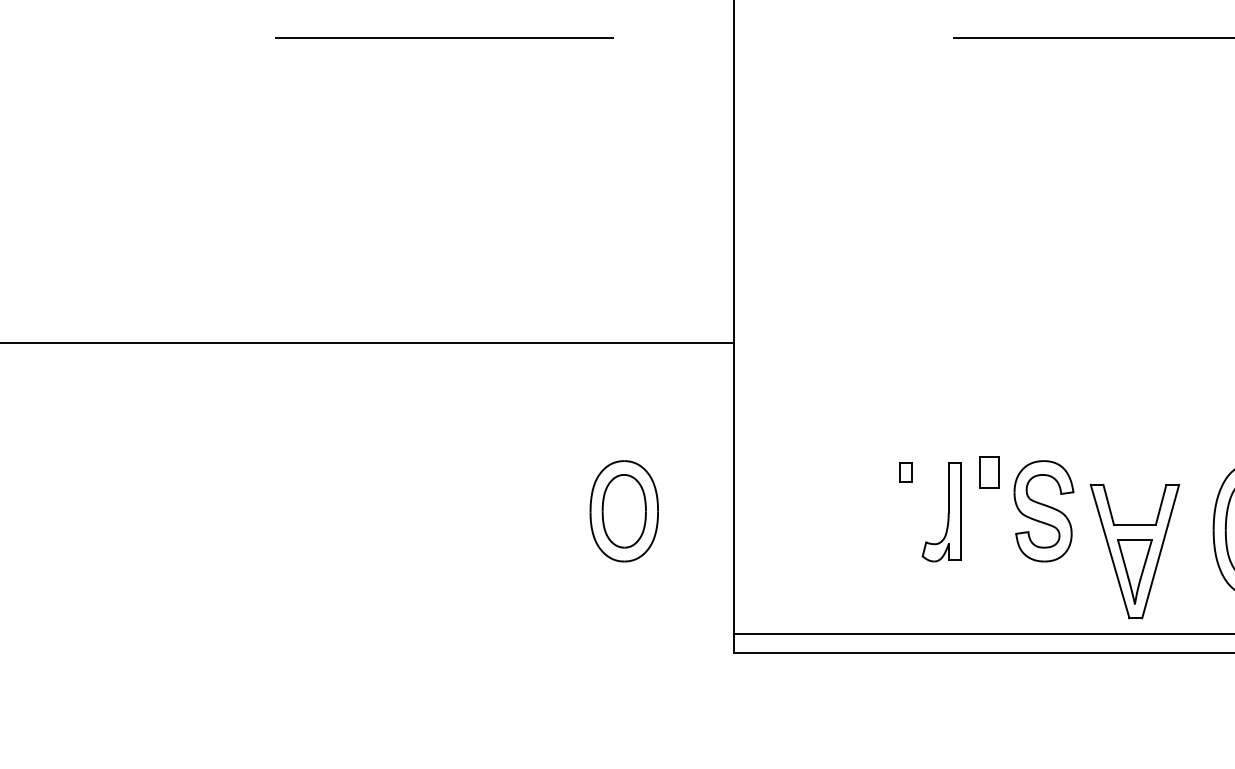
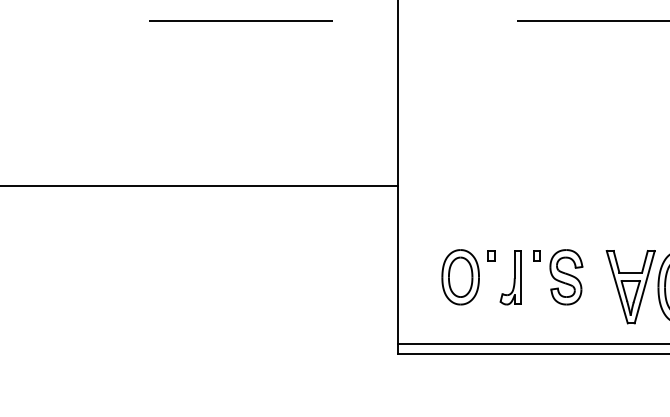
part: (988, 471) -> (536, 255), size x0.62
part: (623, 511) -> (460, 277), moved
part: (1134, 552) -> (630, 287), moved

